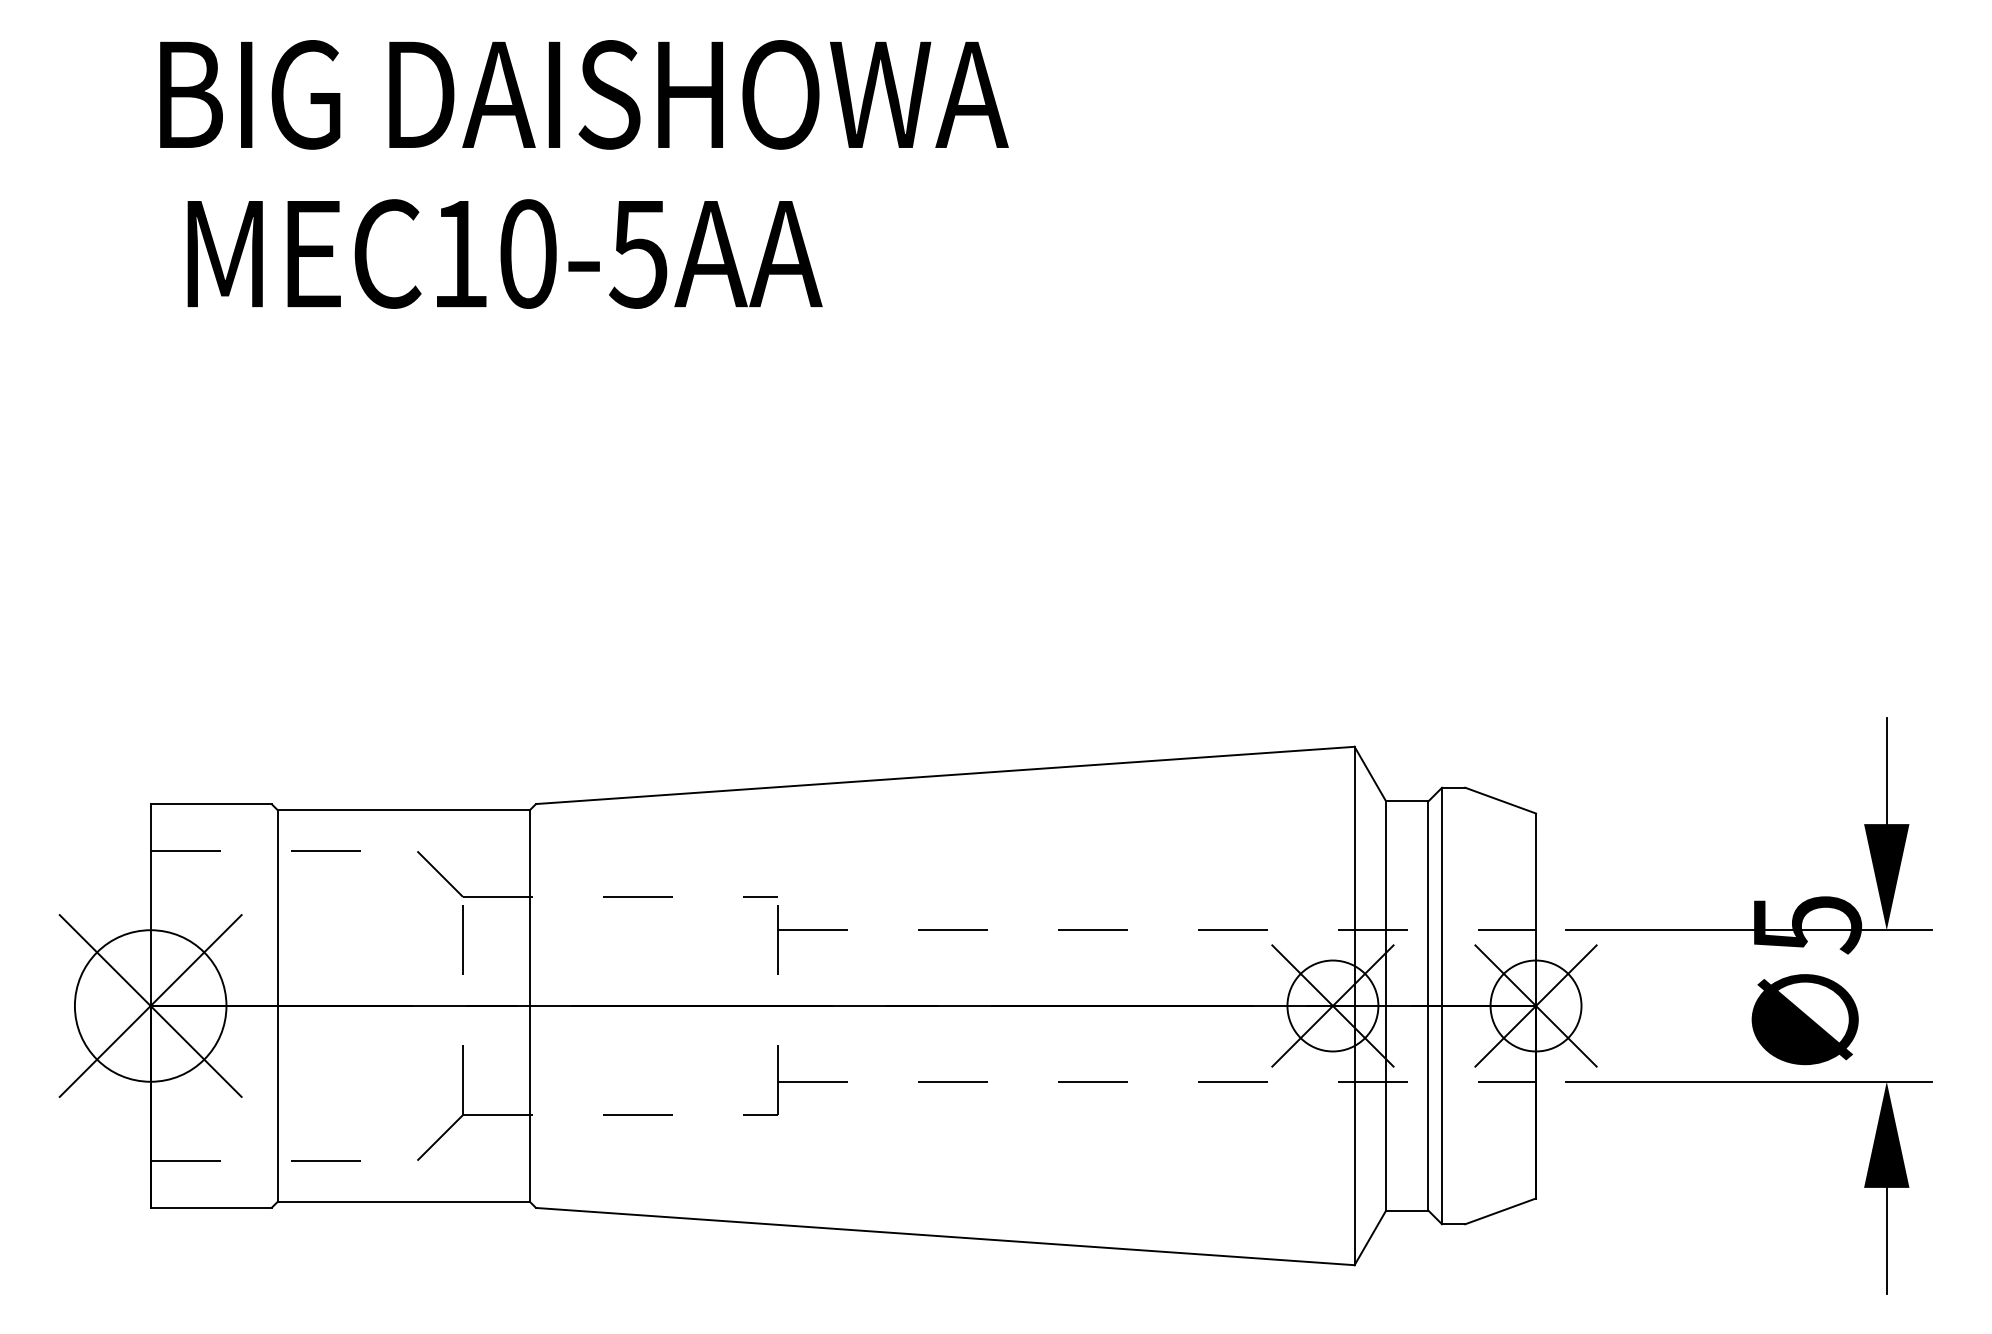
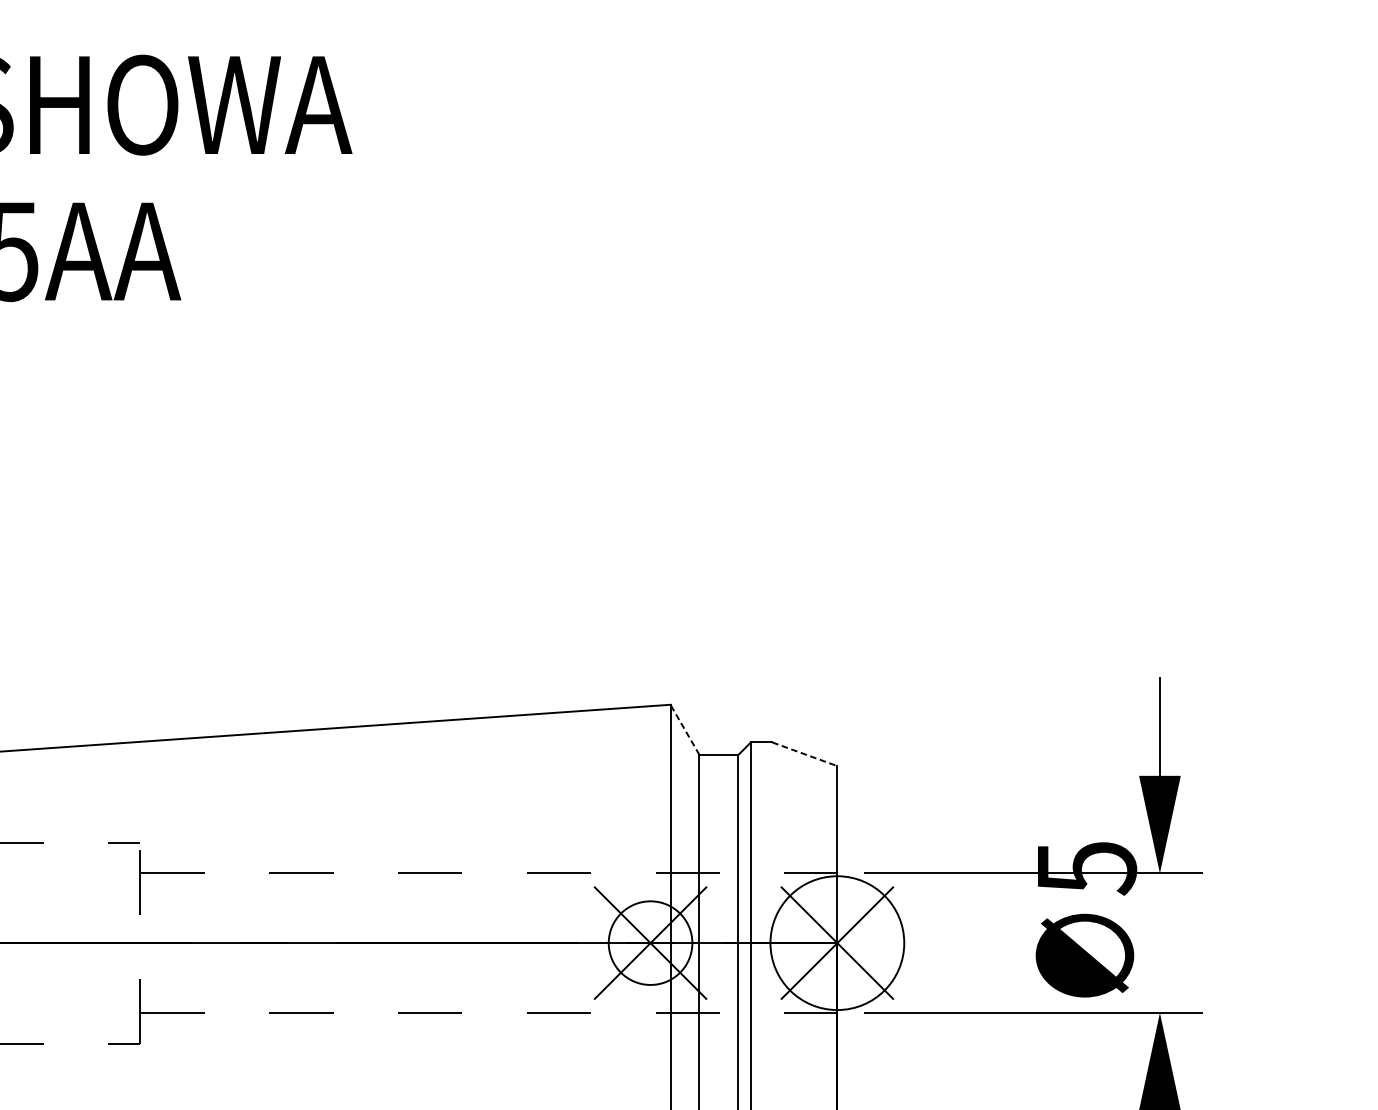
line: (1370, 774) -> (685, 730), solid -> dashed
line: (1500, 800) -> (804, 754), solid -> dashed
circle: (1535, 1005) -> (836, 942), size x1.6

